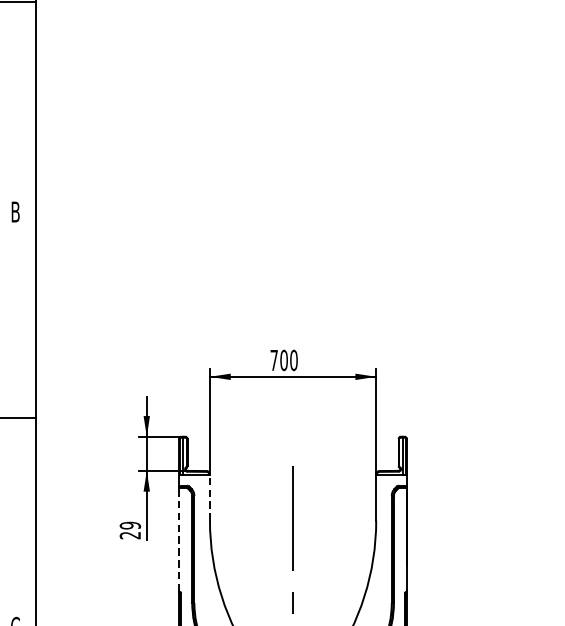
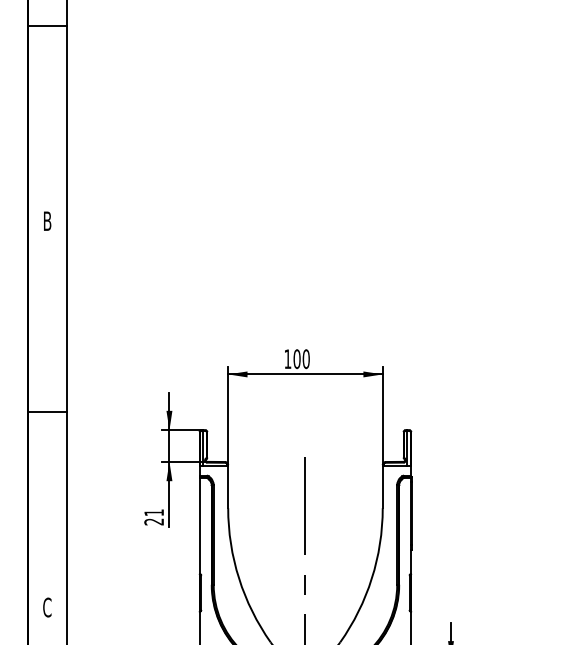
text: (273, 359) -> (287, 358), 700 -> 100
line: (210, 497) -> (228, 486), dashed -> solid
text: (130, 525) -> (154, 512), 29 -> 21
line: (179, 539) -> (199, 525), dashed -> solid

